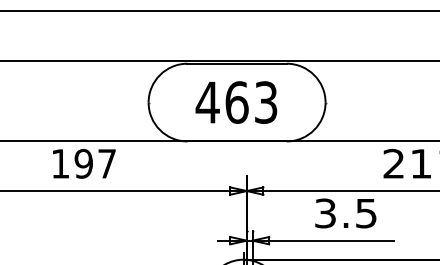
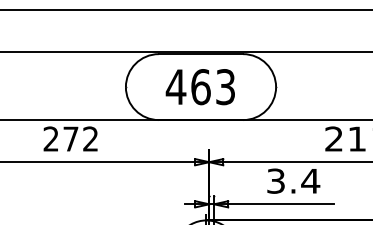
text: (83, 163) -> (70, 138), 197 -> 272
text: (366, 213) -> (310, 181), 3.5 -> 3.4

